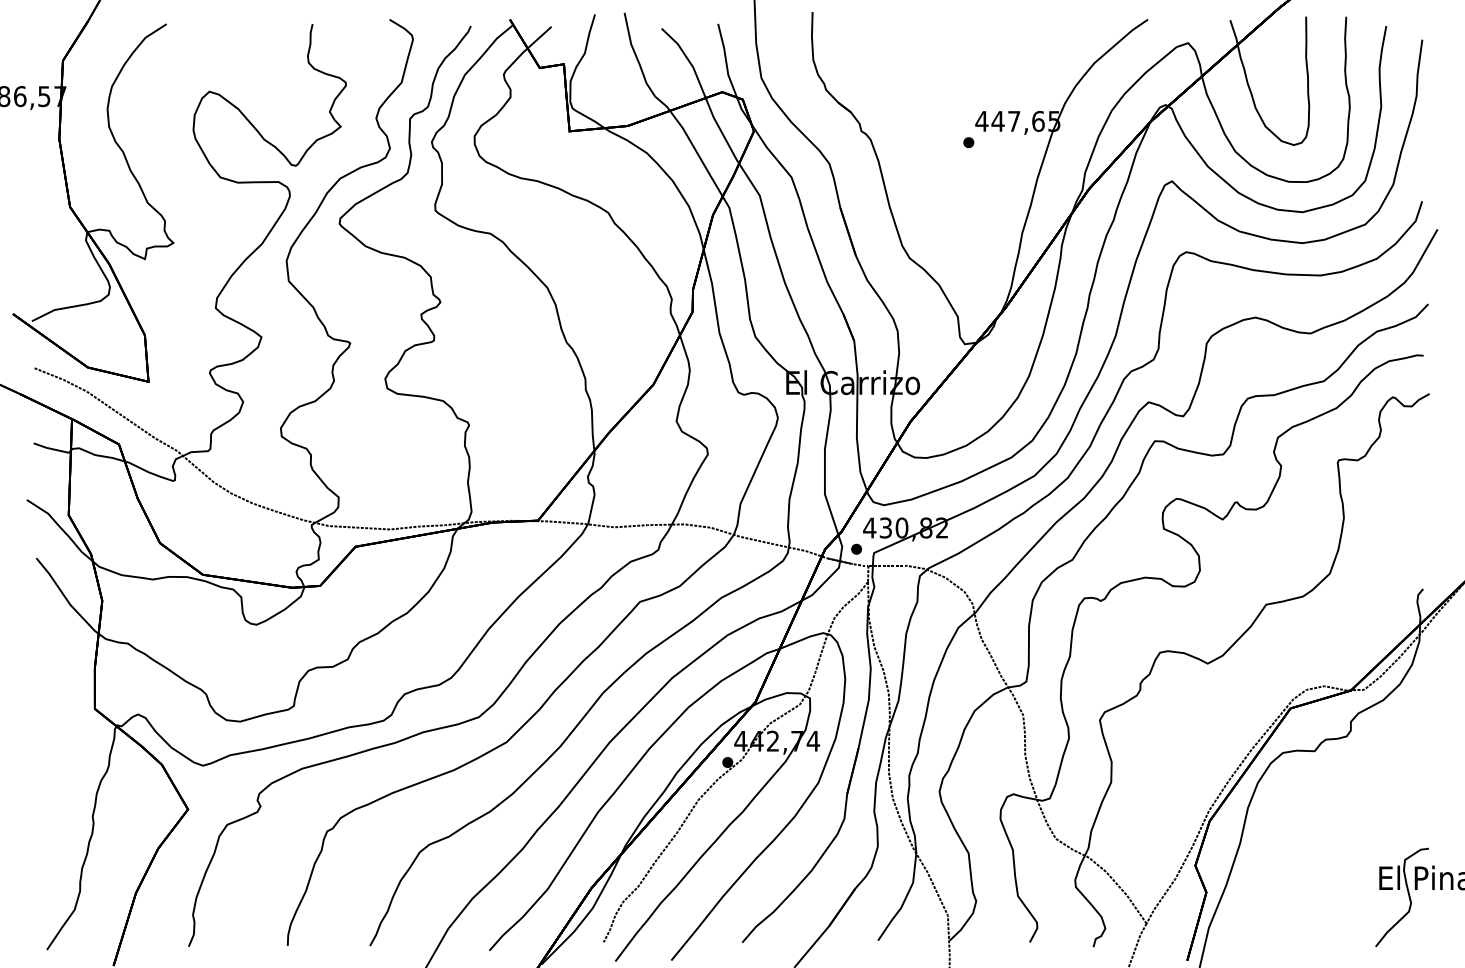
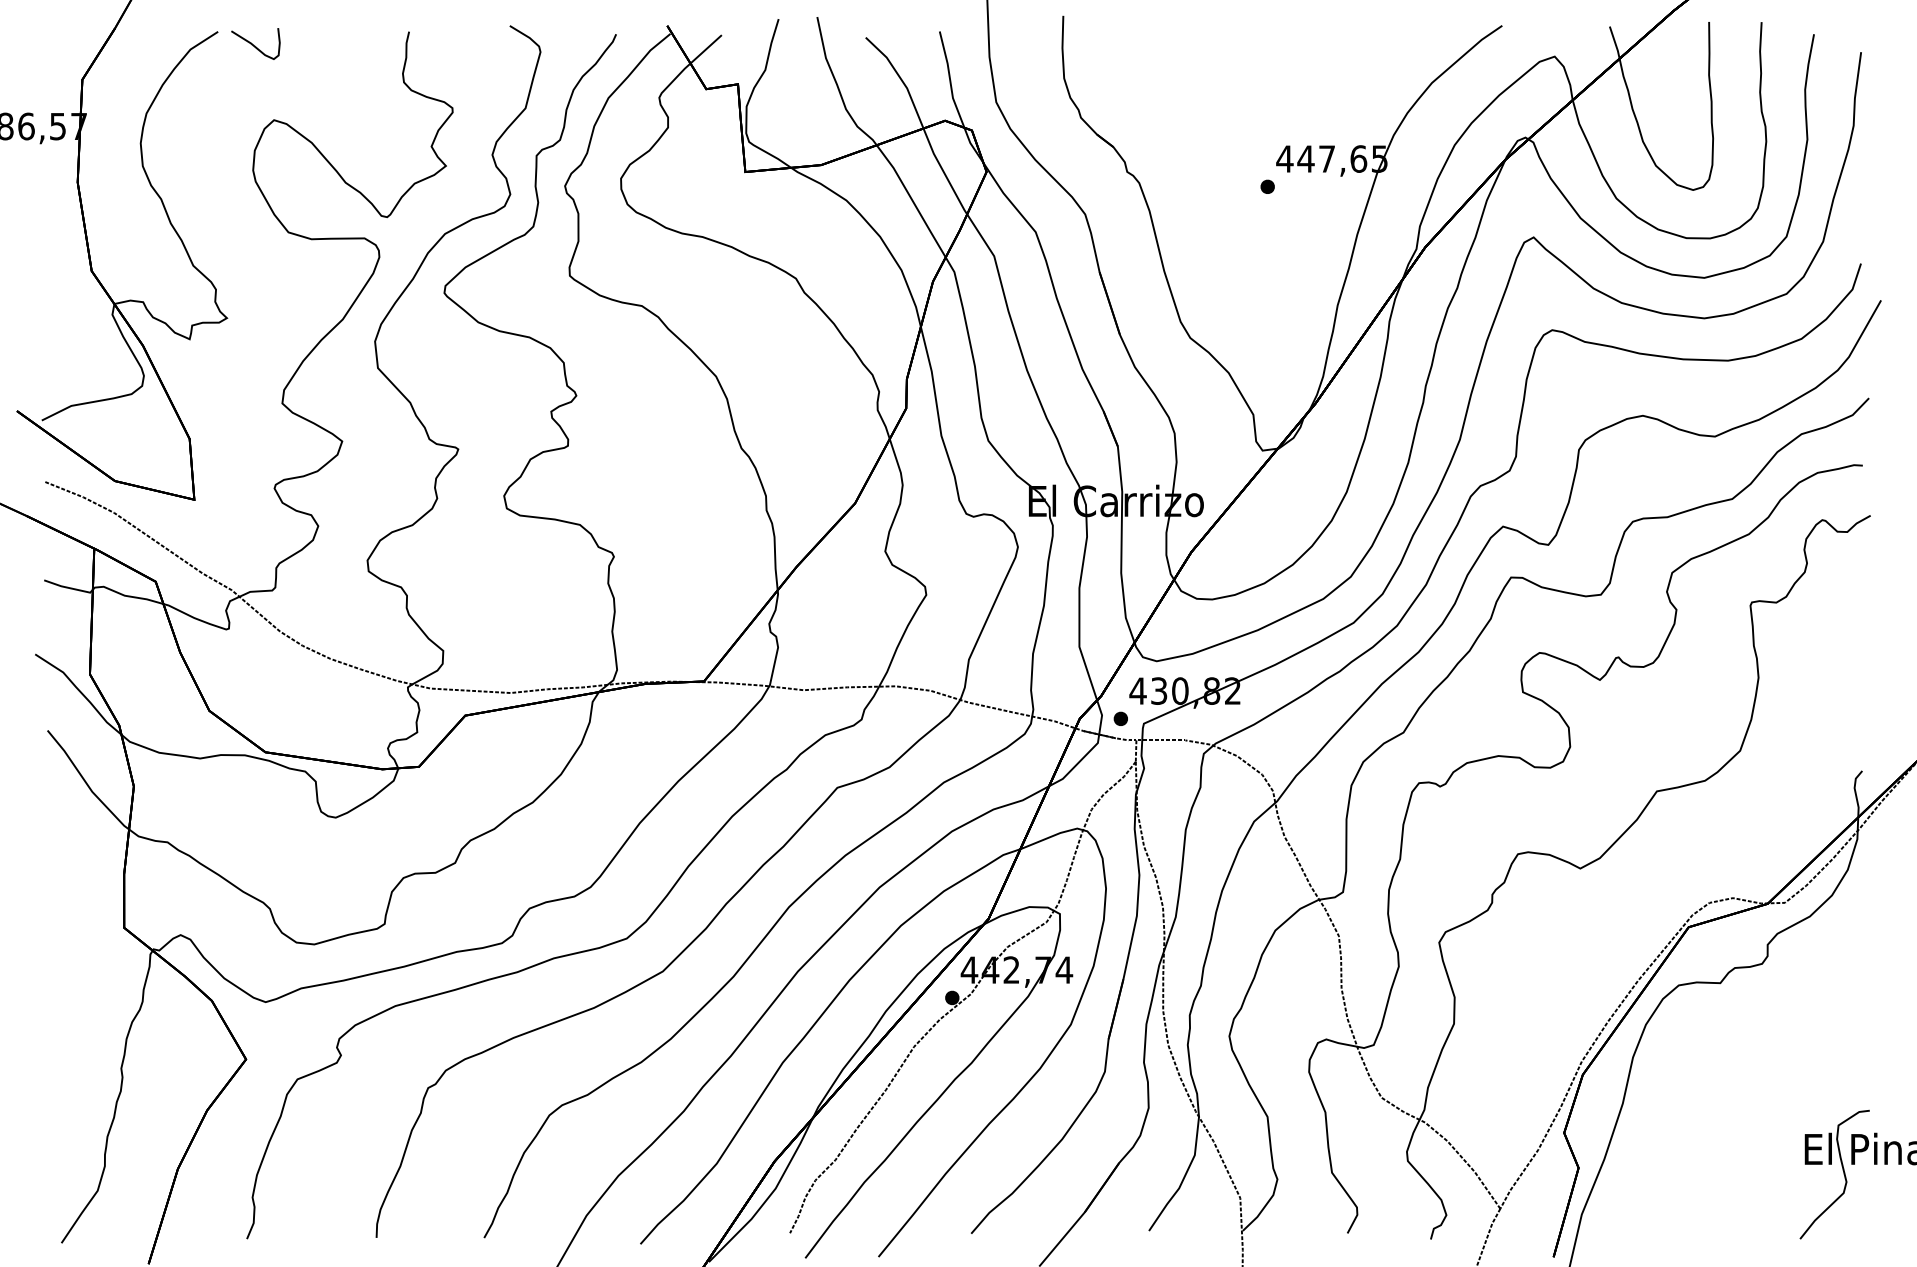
curve: (195, 34) -> (255, 45), added

